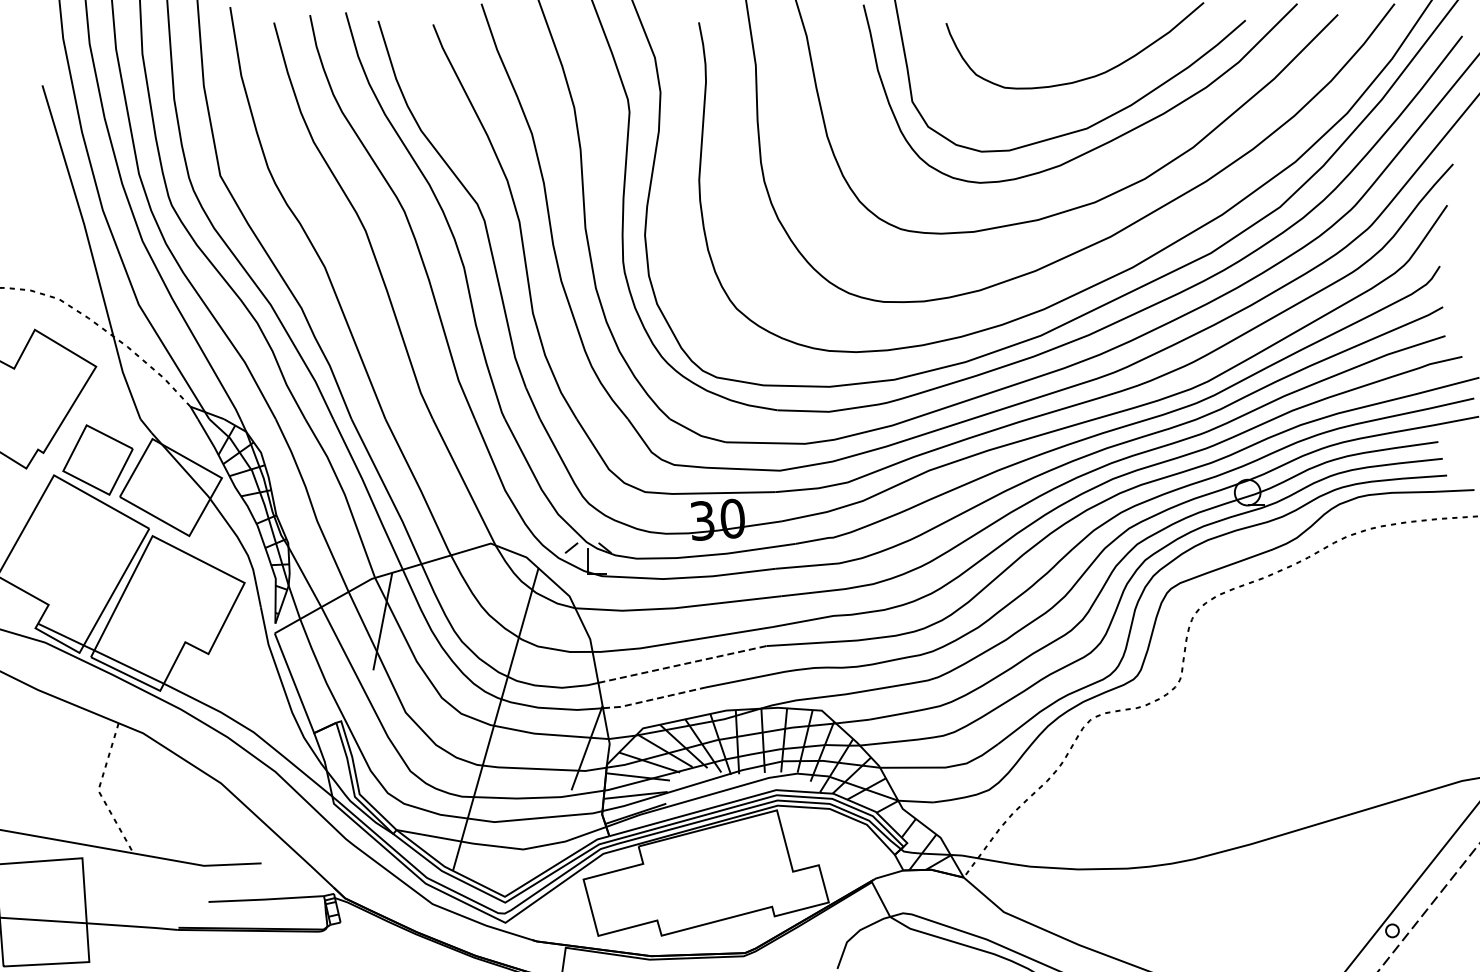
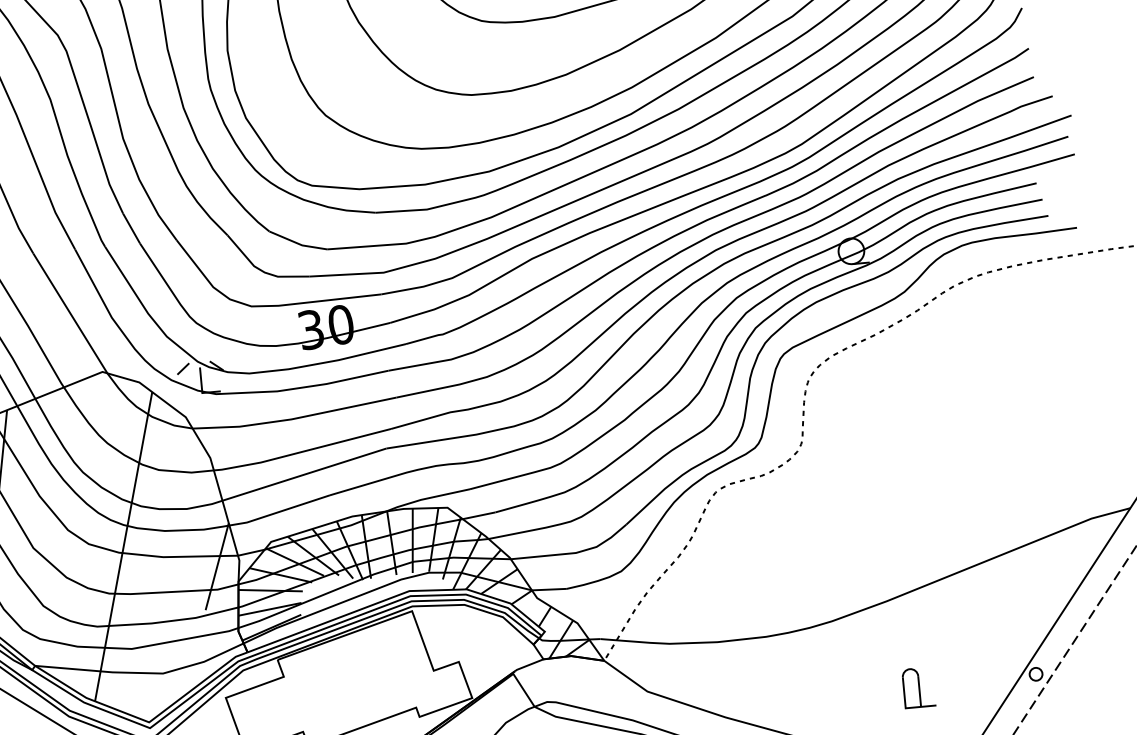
line: (682, 664) -> (304, 474), dashed -> solid
line: (654, 699) -> (279, 512), dashed -> solid
part: (1273, 933) -> (917, 687), added

